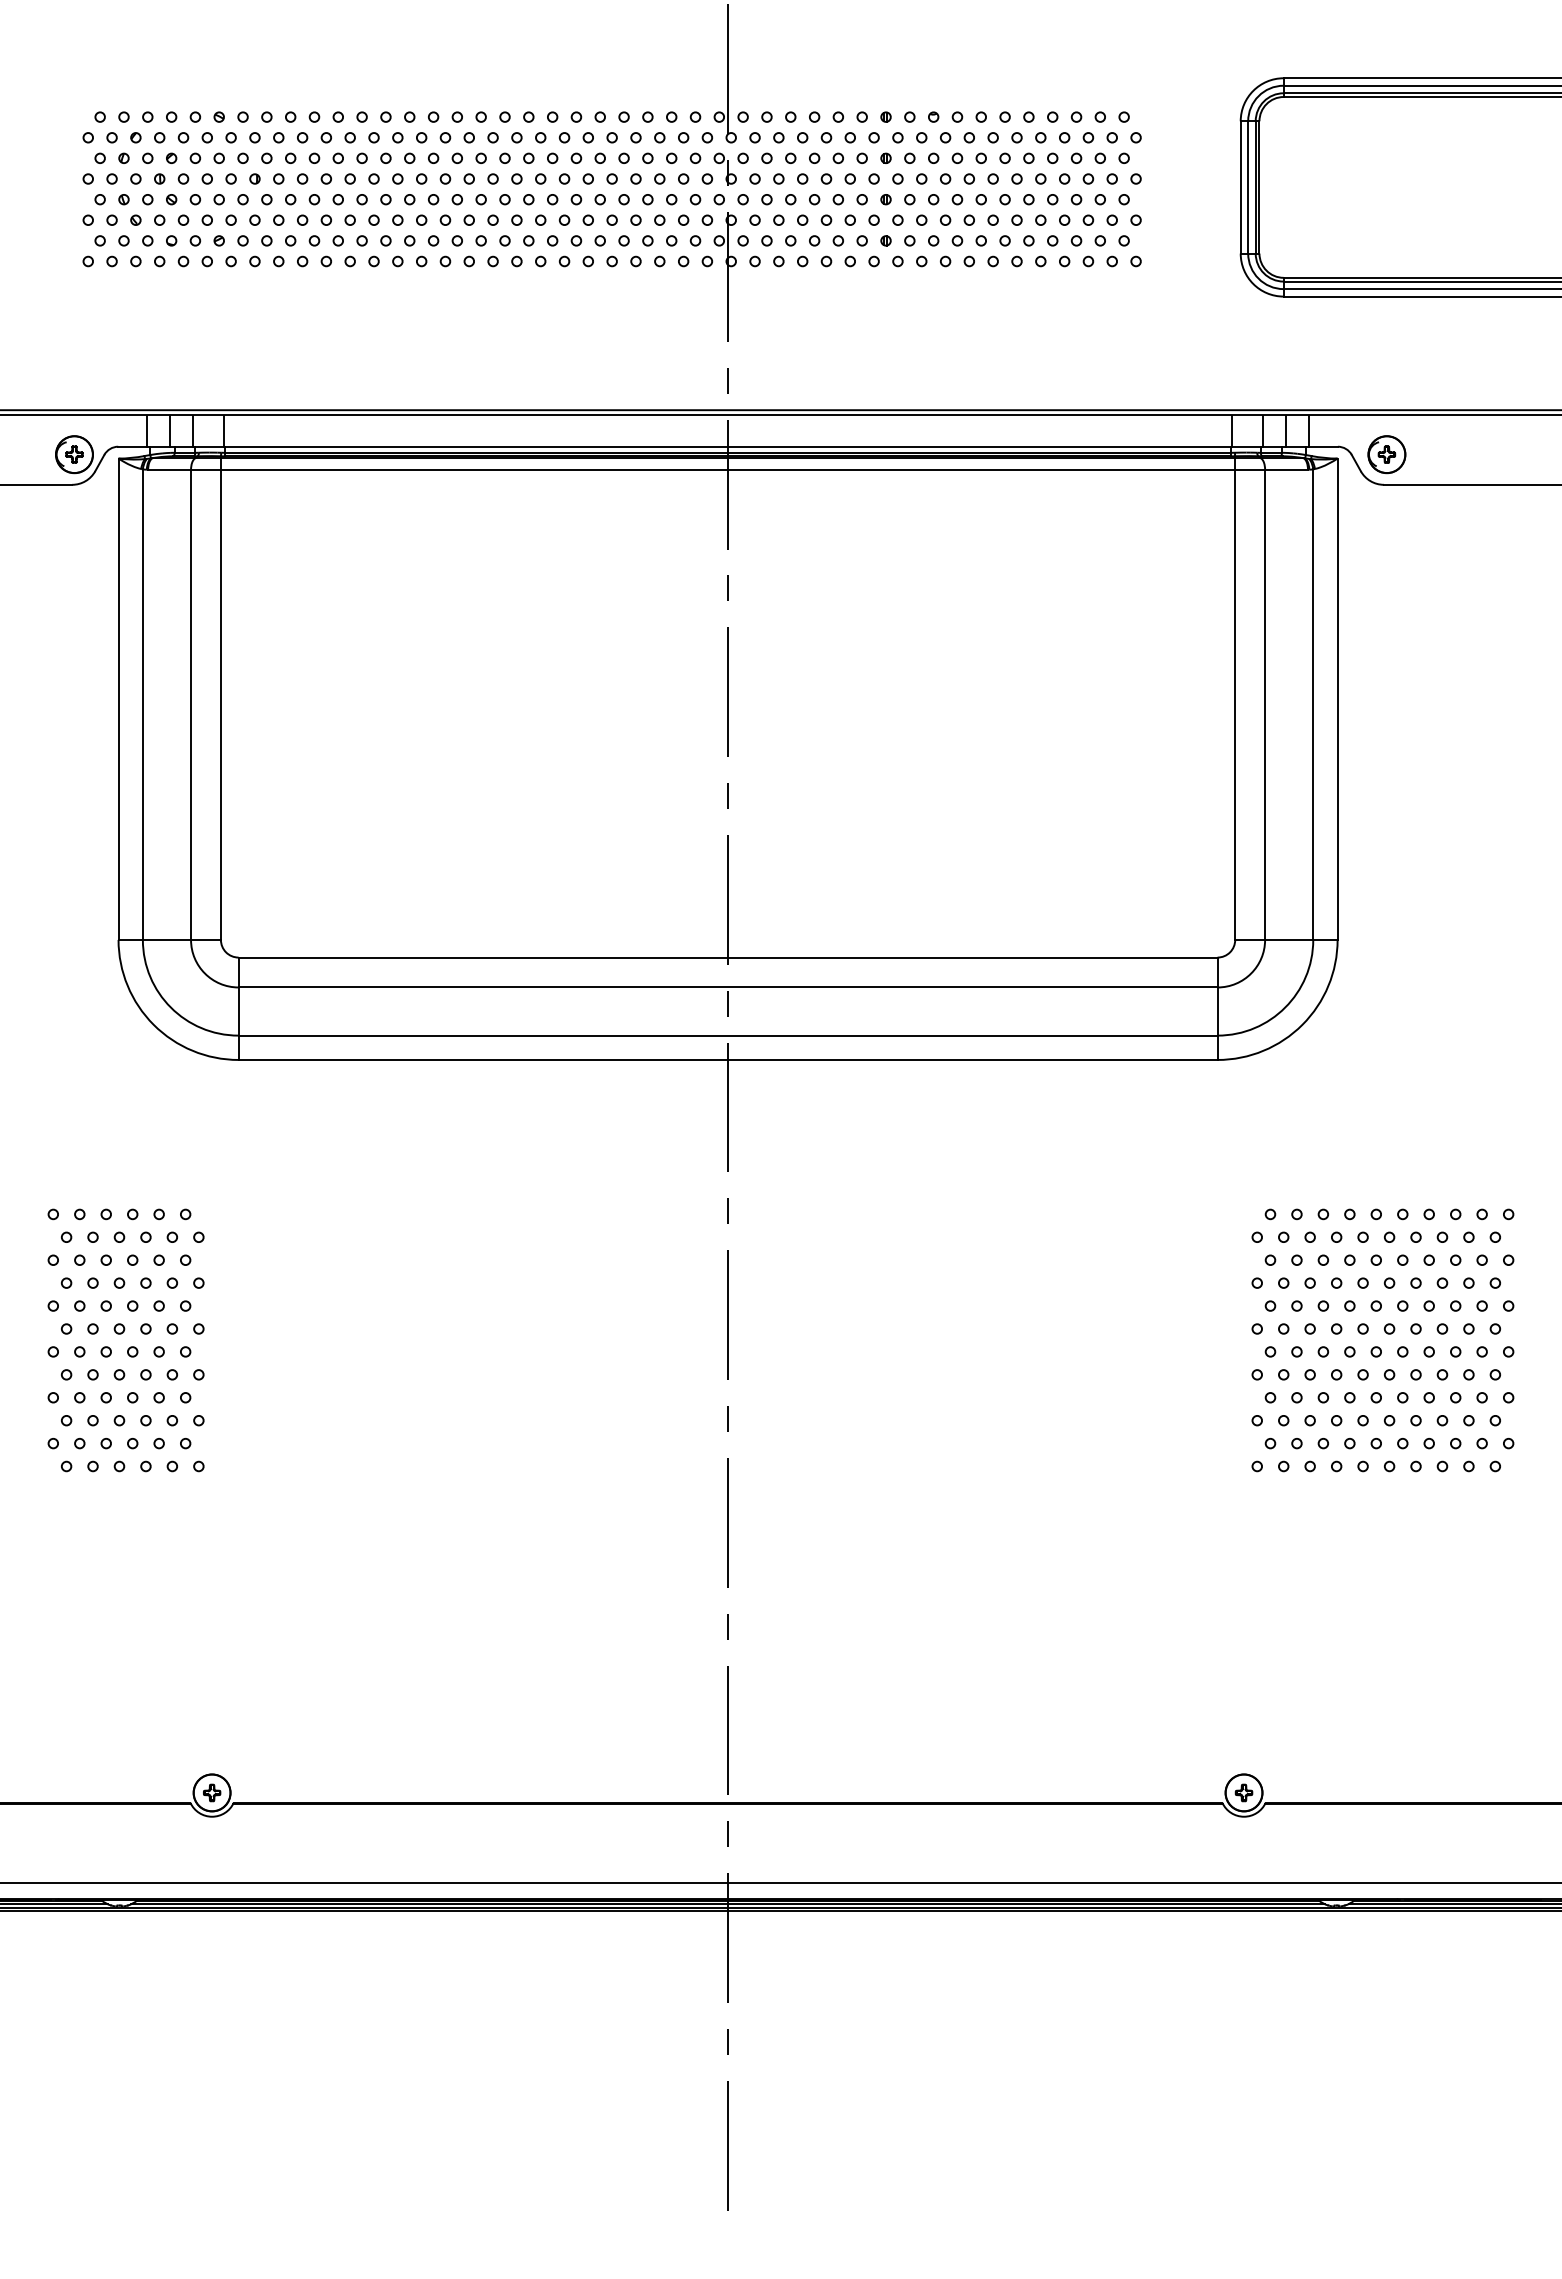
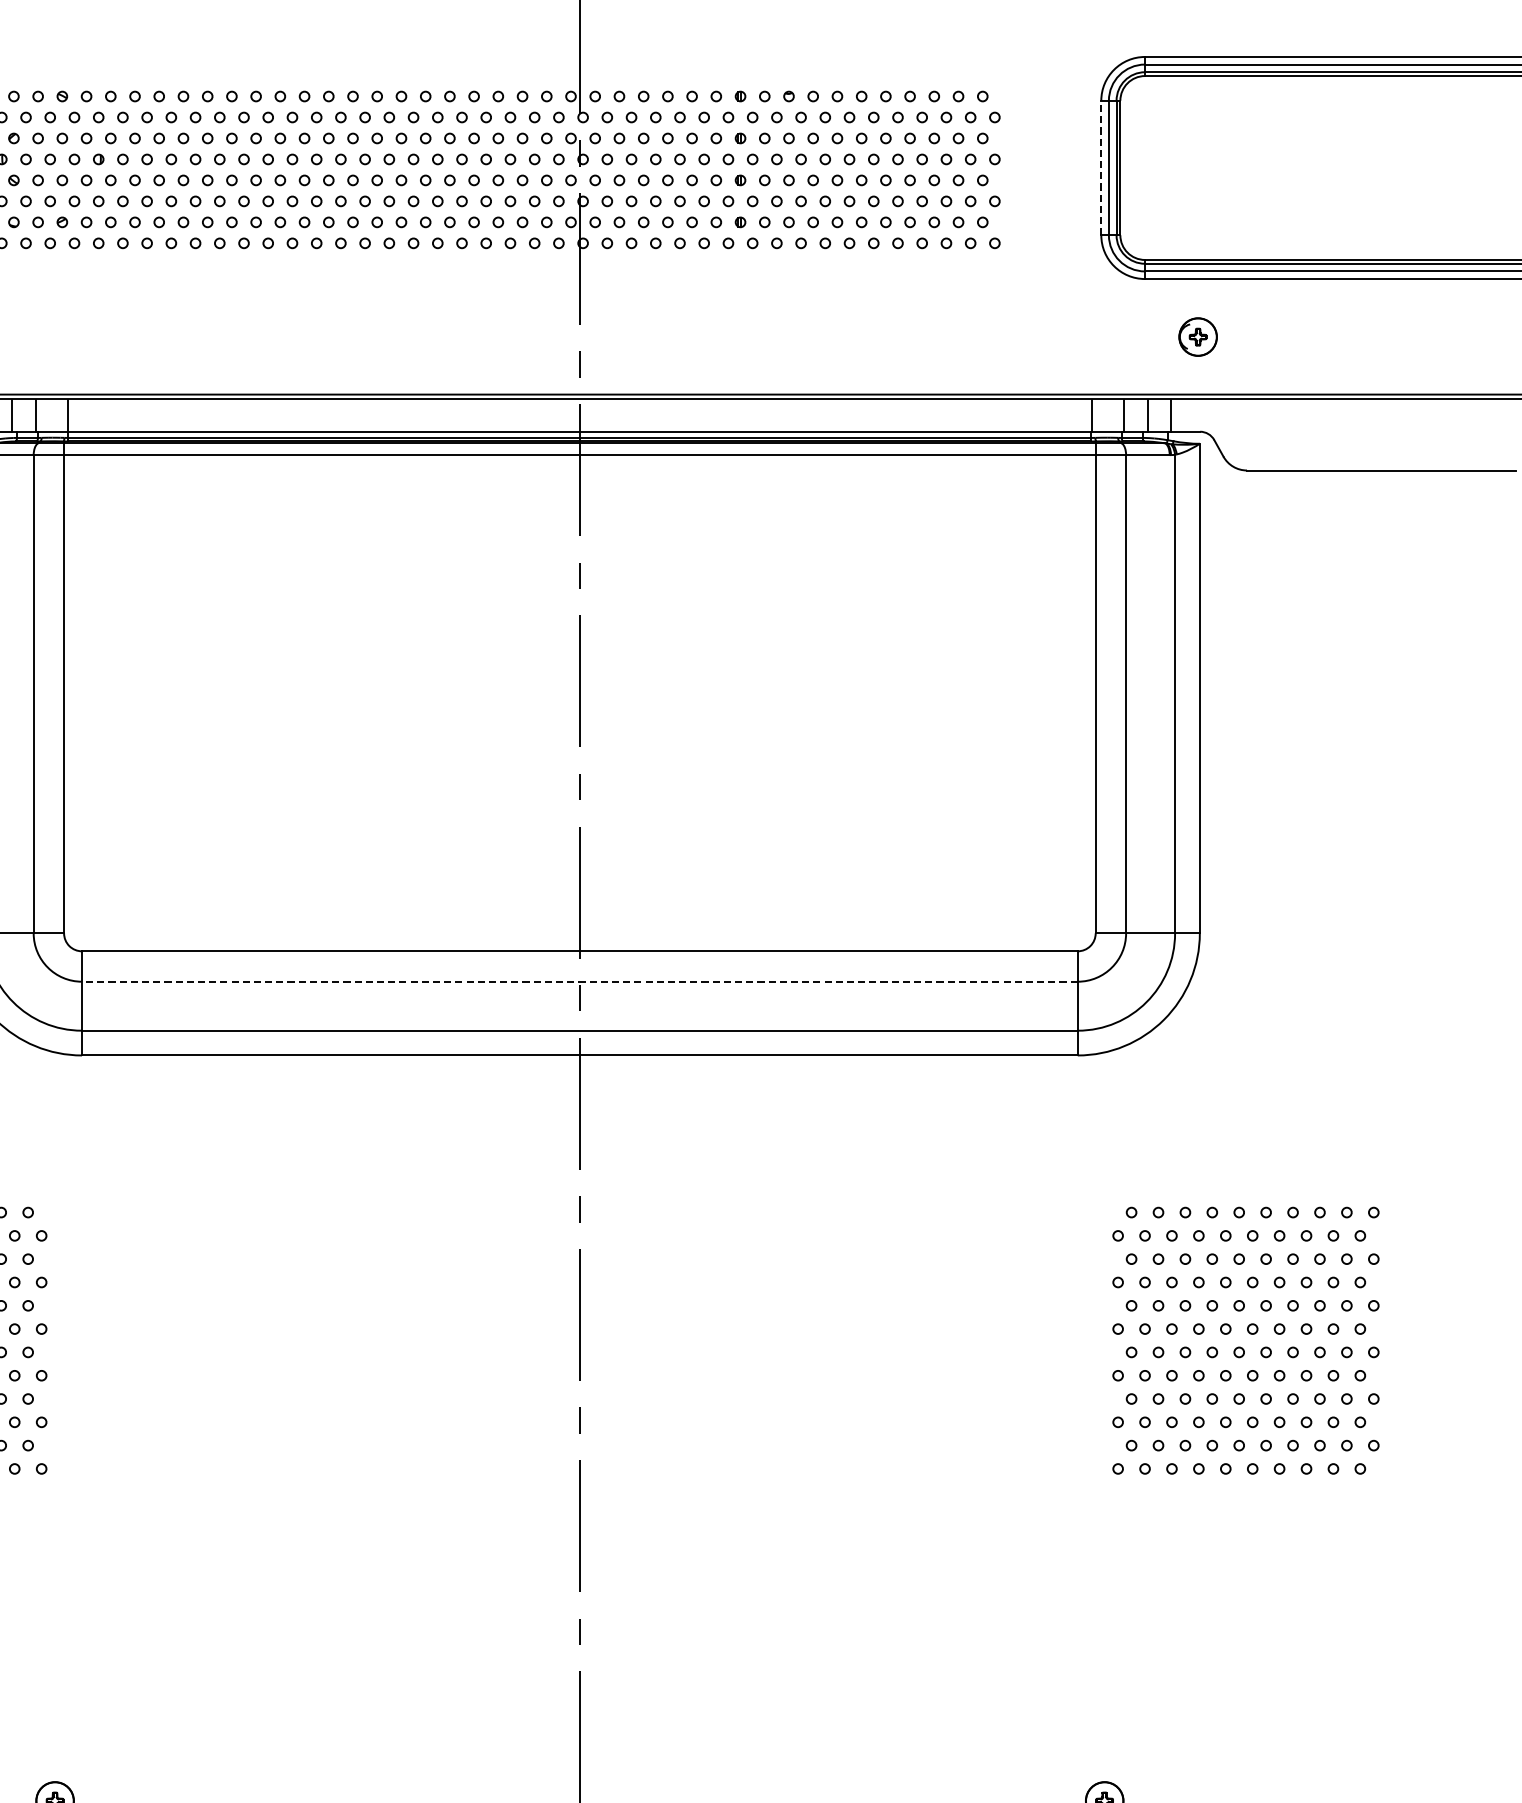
line: (1240, 186) -> (1101, 167), solid -> dashed
part: (1386, 454) -> (1197, 336), moved
line: (728, 987) -> (580, 981), solid -> dashed

